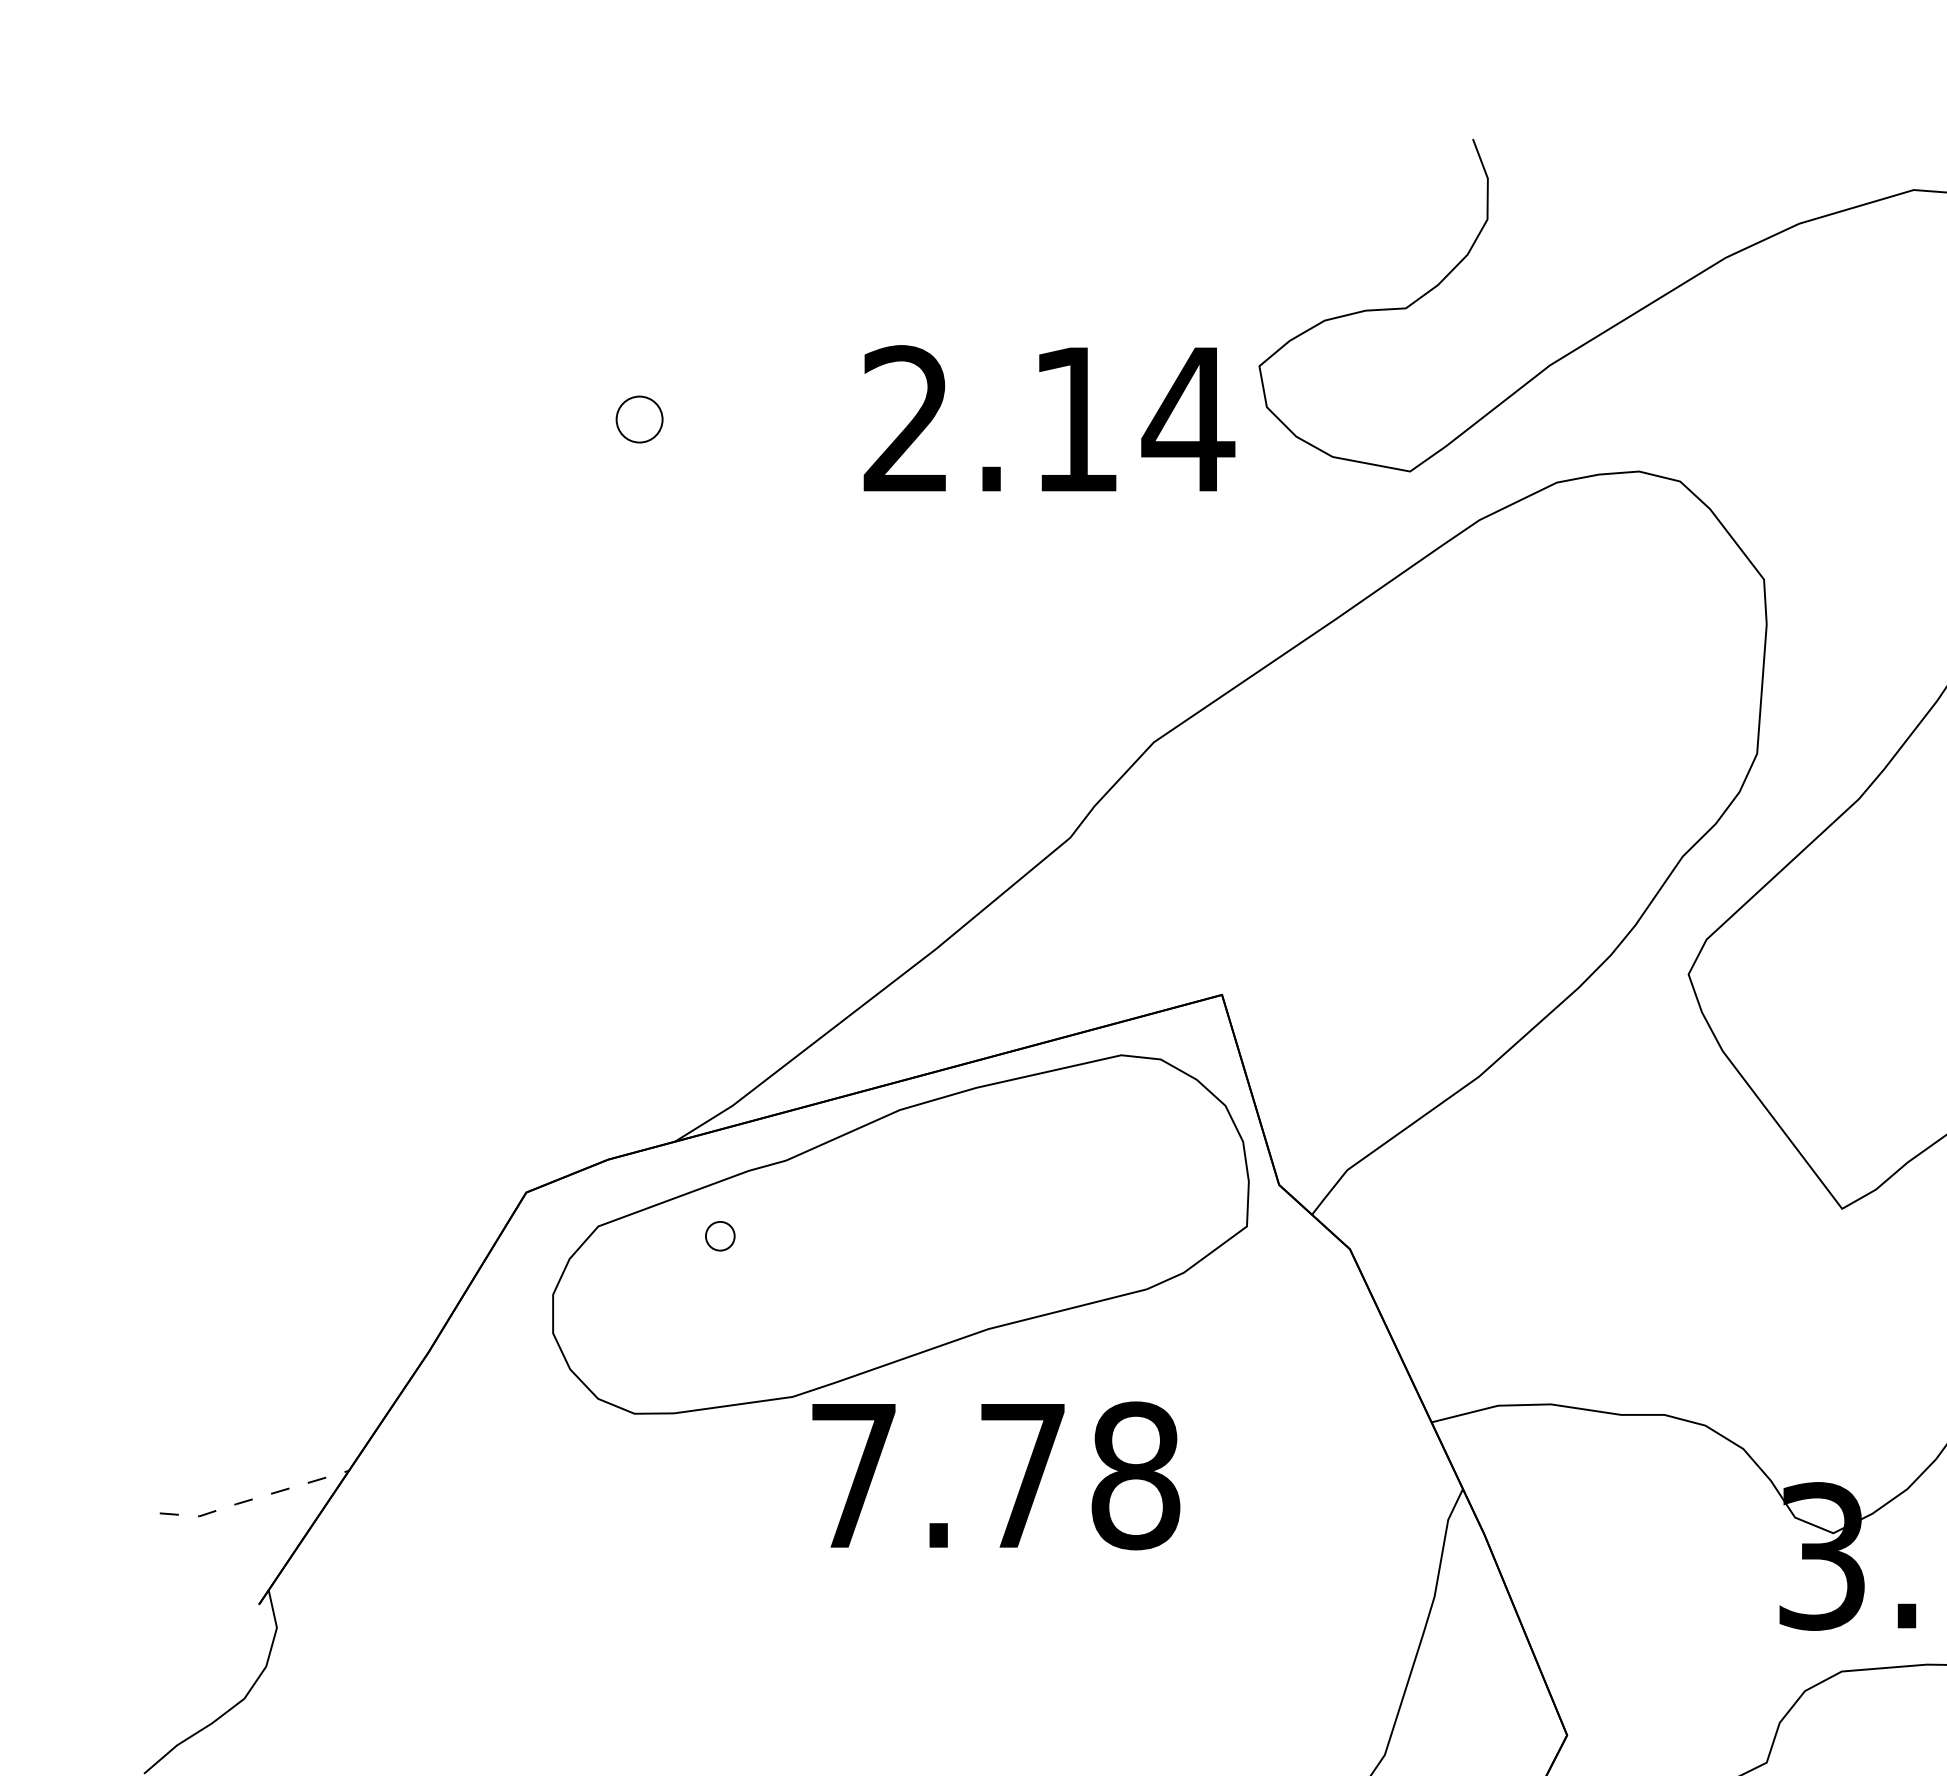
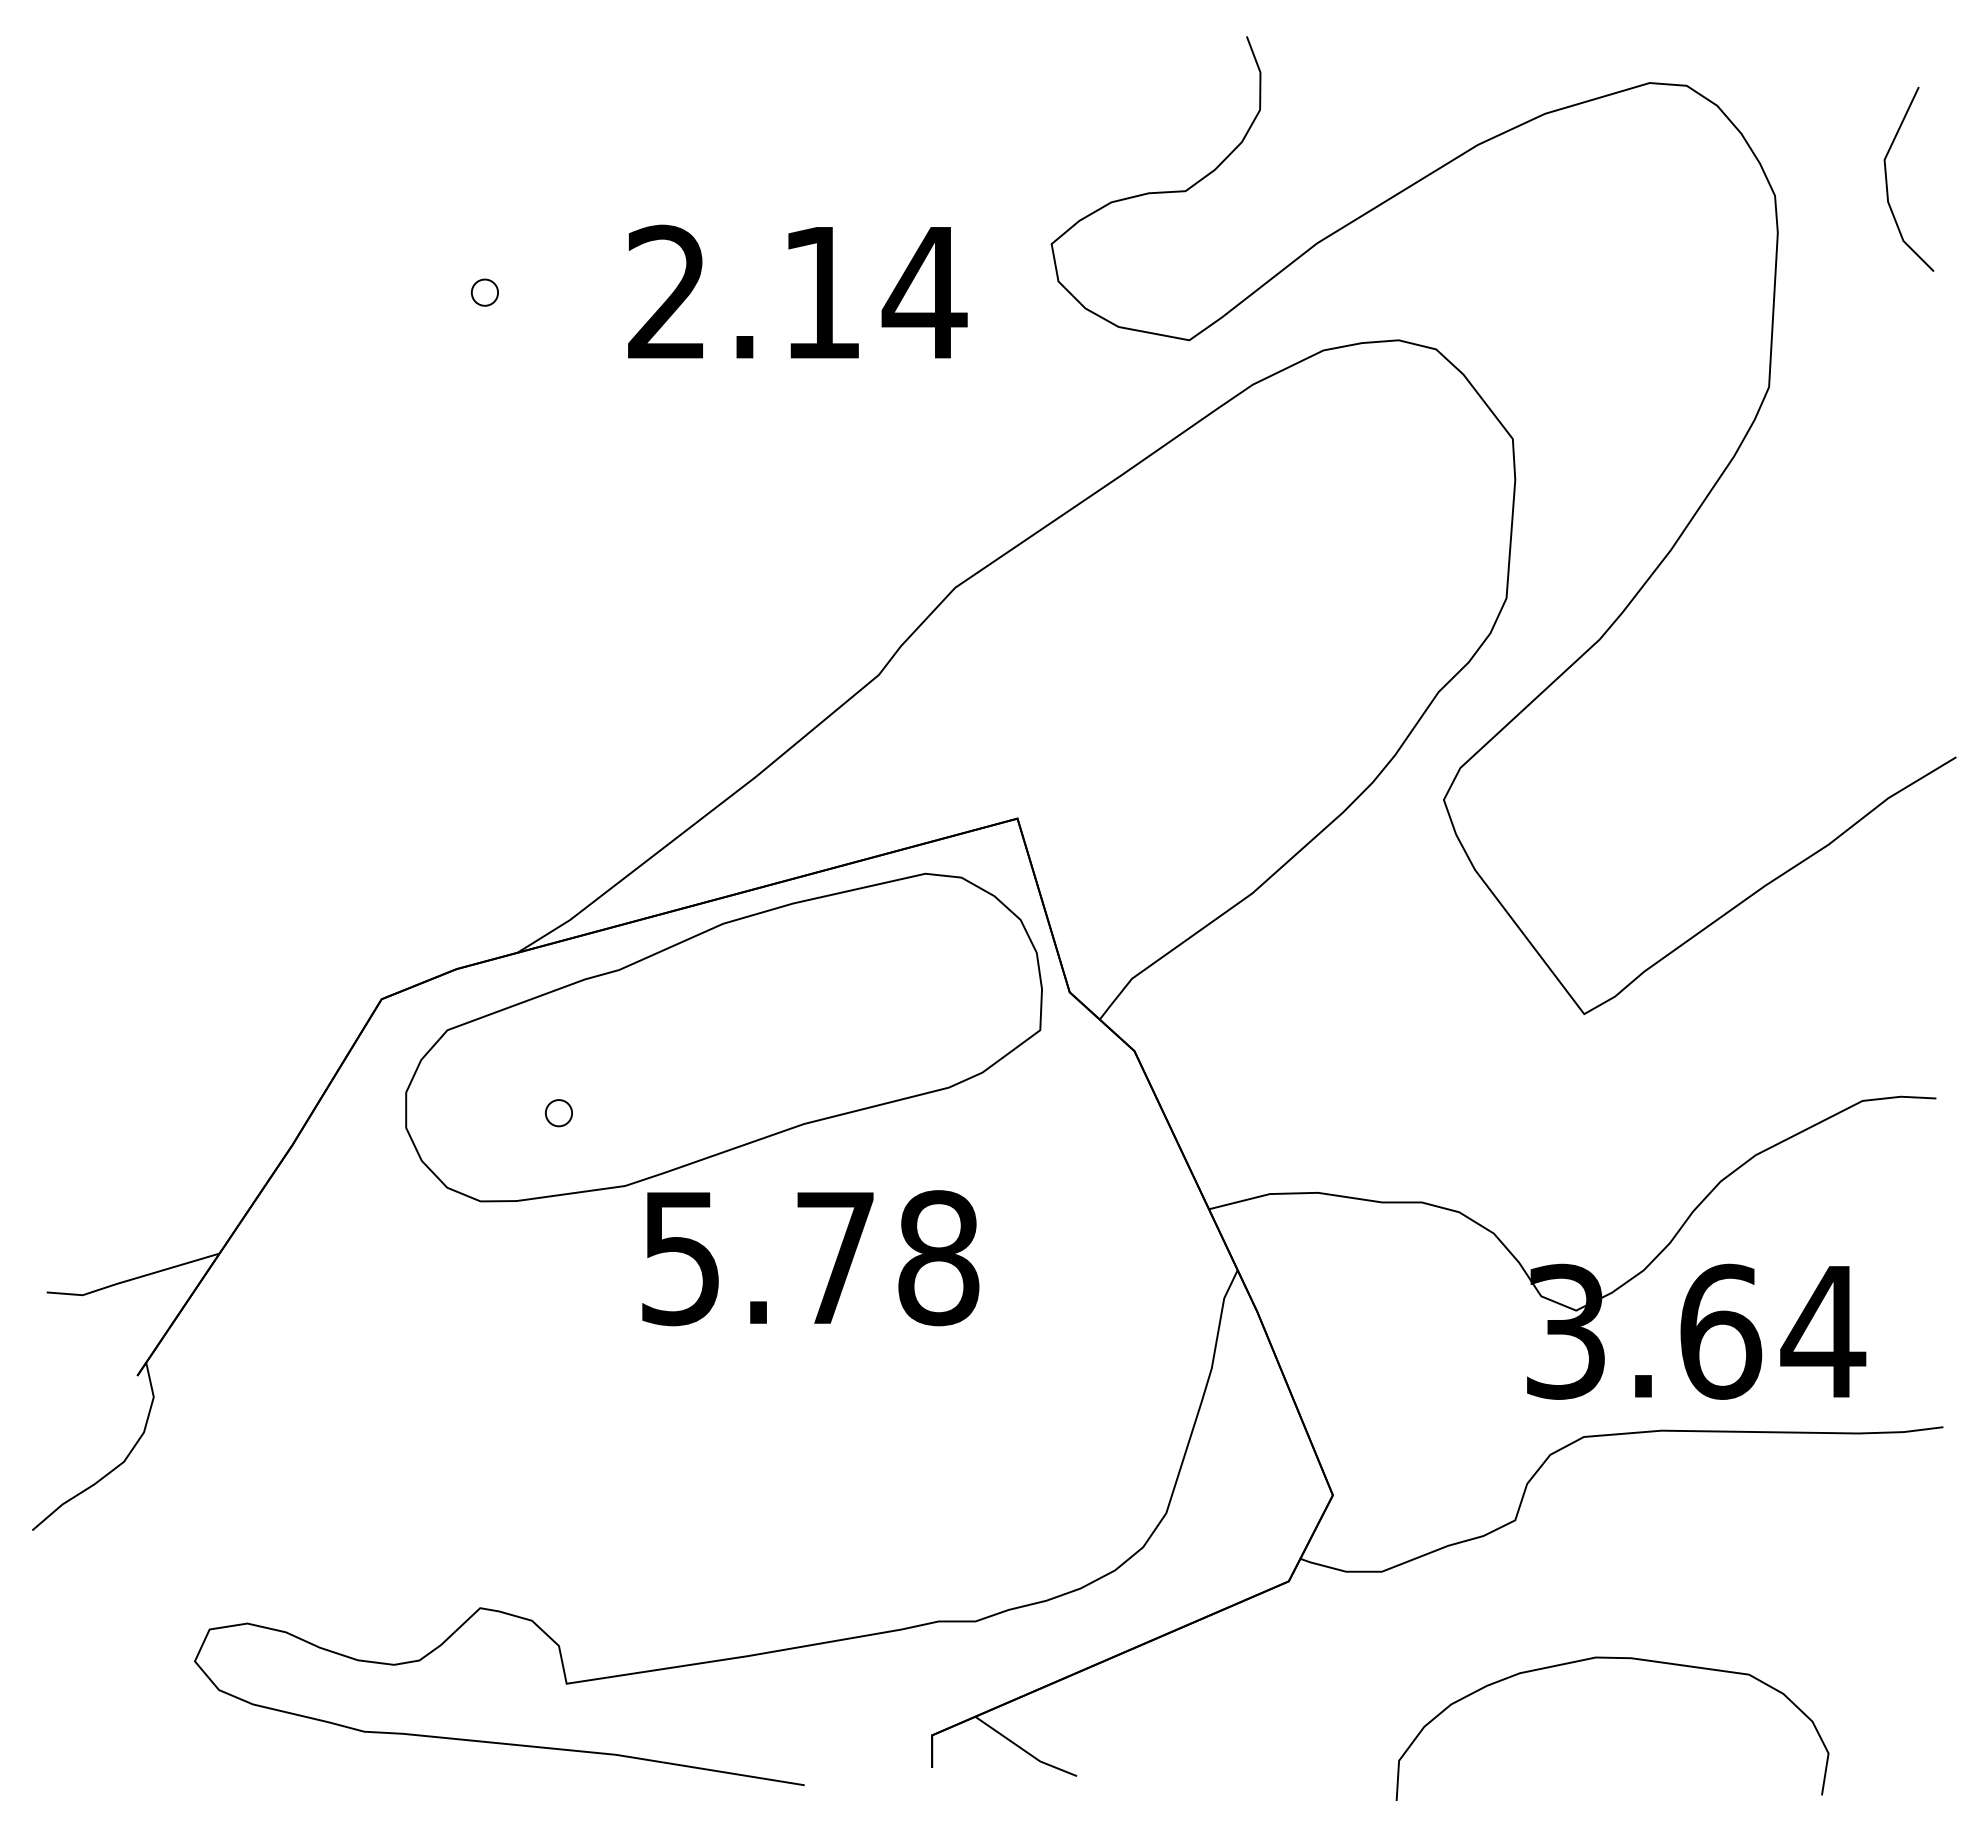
text: (1049, 418) -> (797, 291), moved
part: (638, 419) -> (484, 292), size x0.62
part: (719, 1236) -> (558, 1113), moved
text: (853, 1477) -> (680, 1259), 7.78 -> 5.78
line: (253, 1499) -> (132, 1279), dashed -> solid

